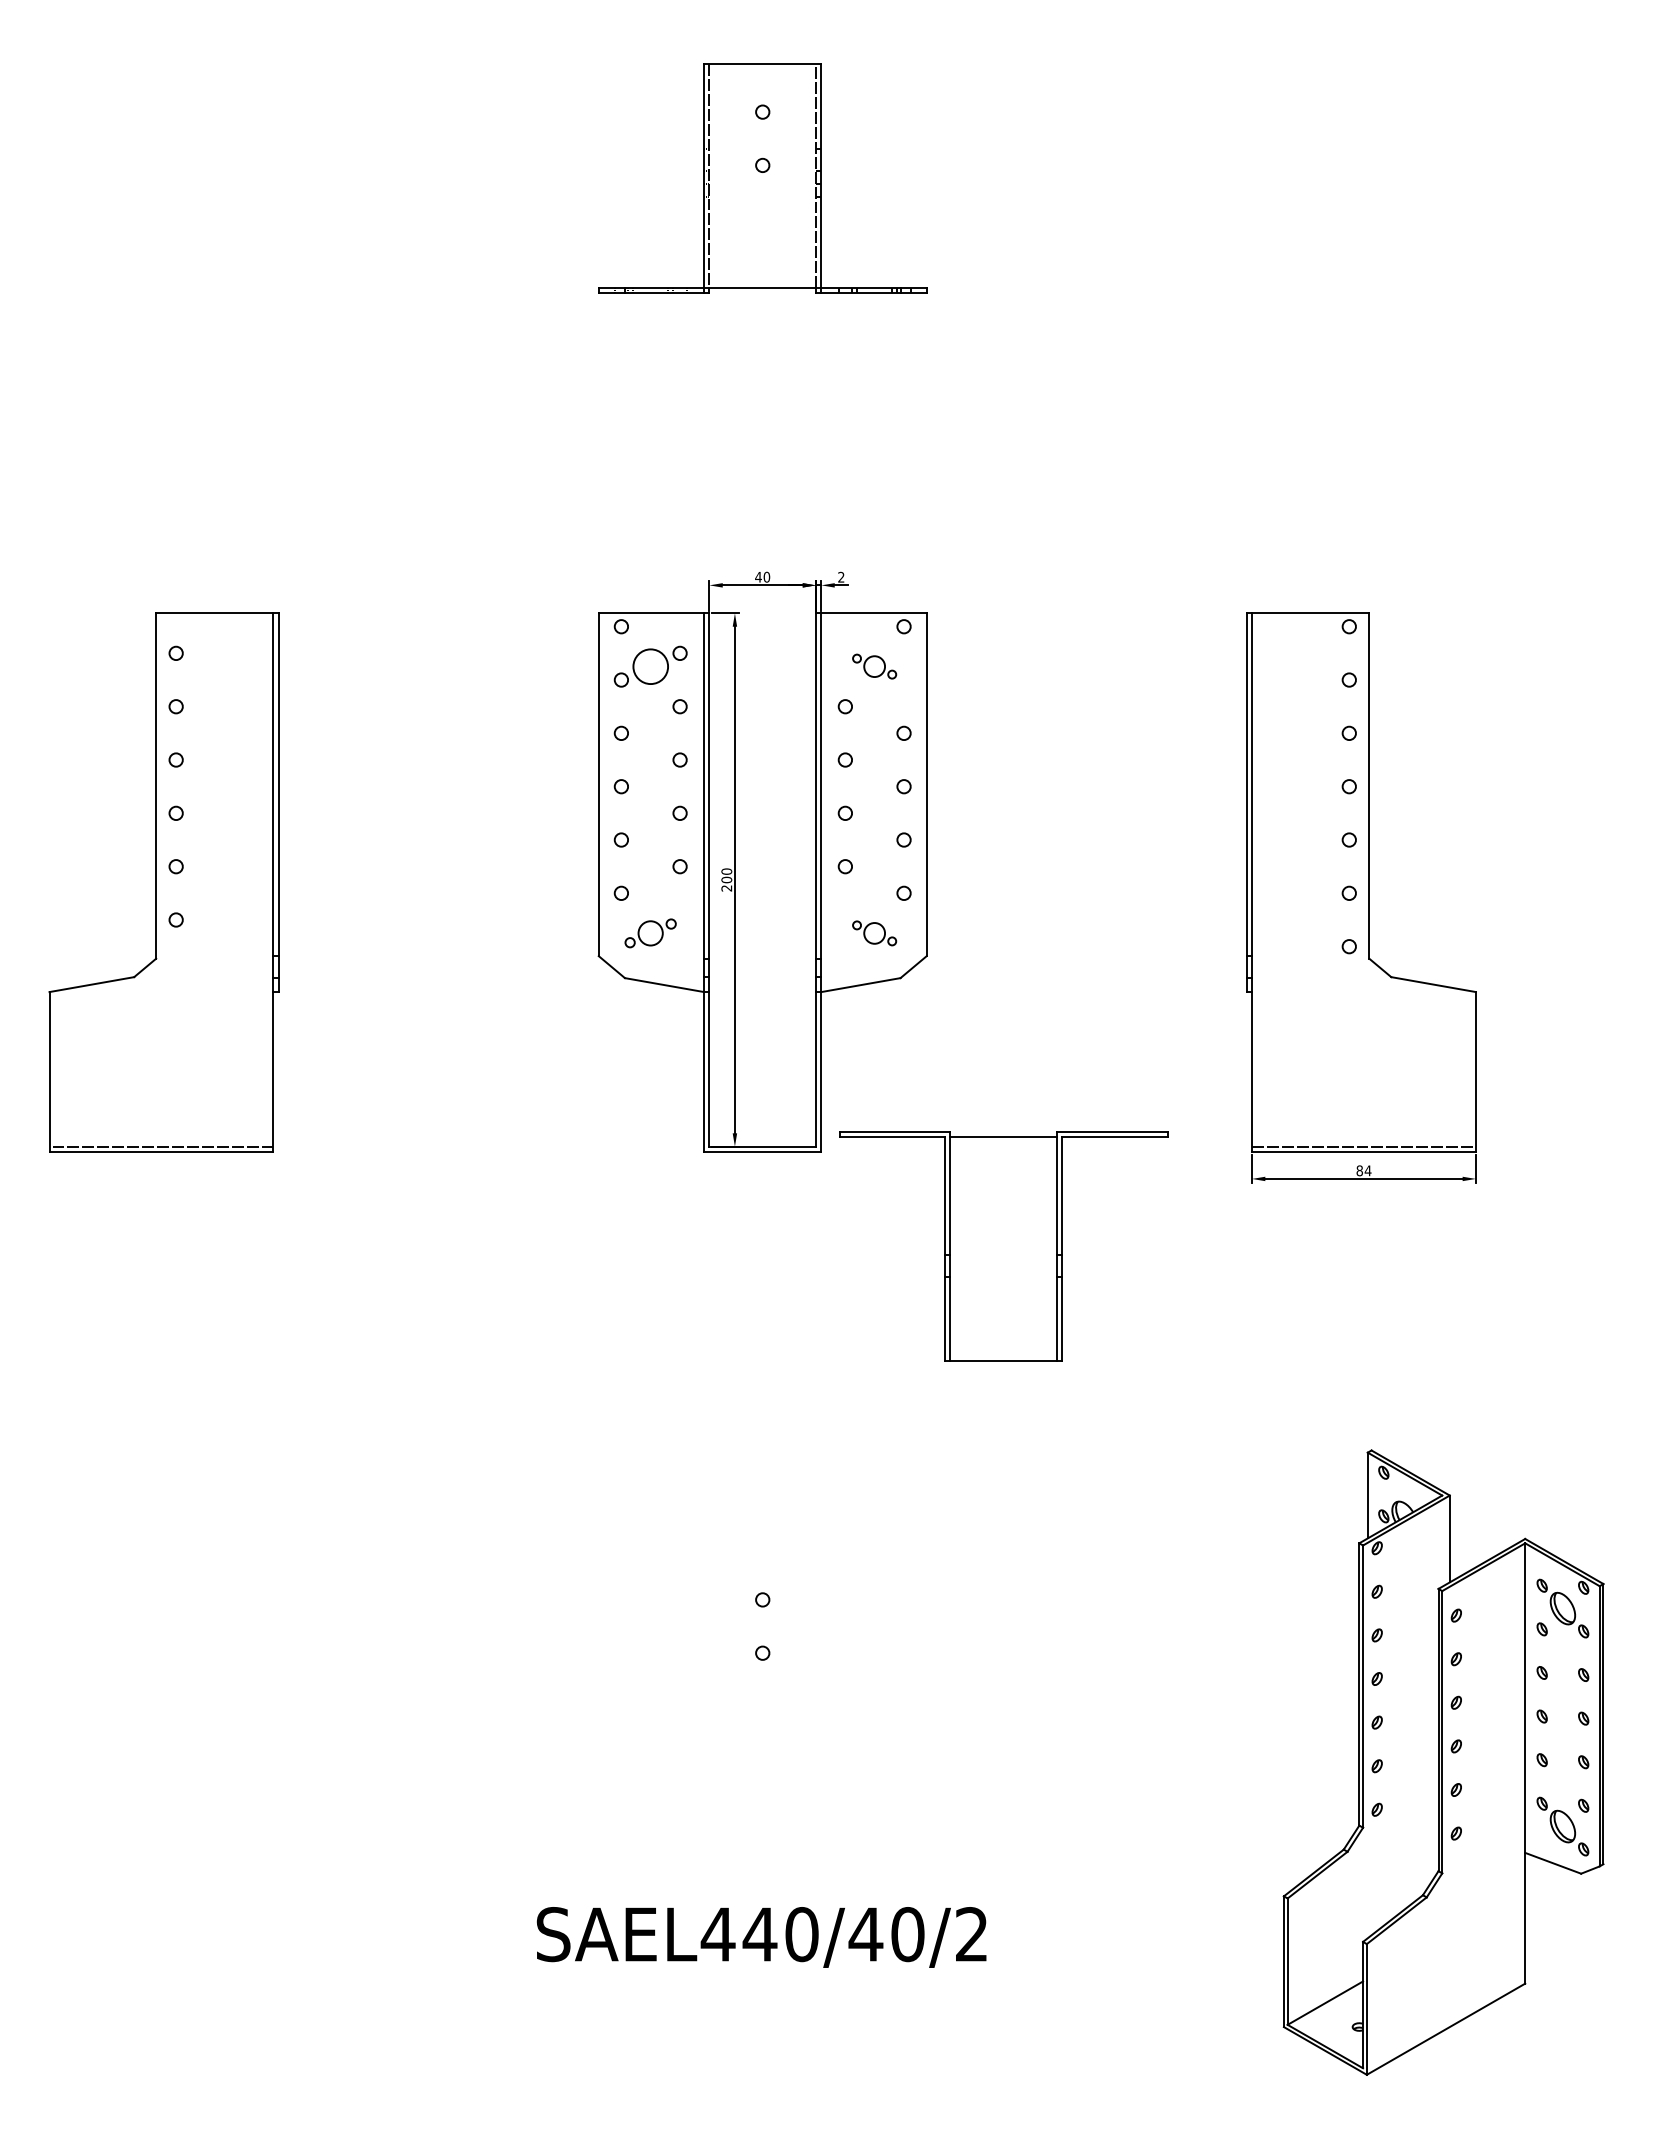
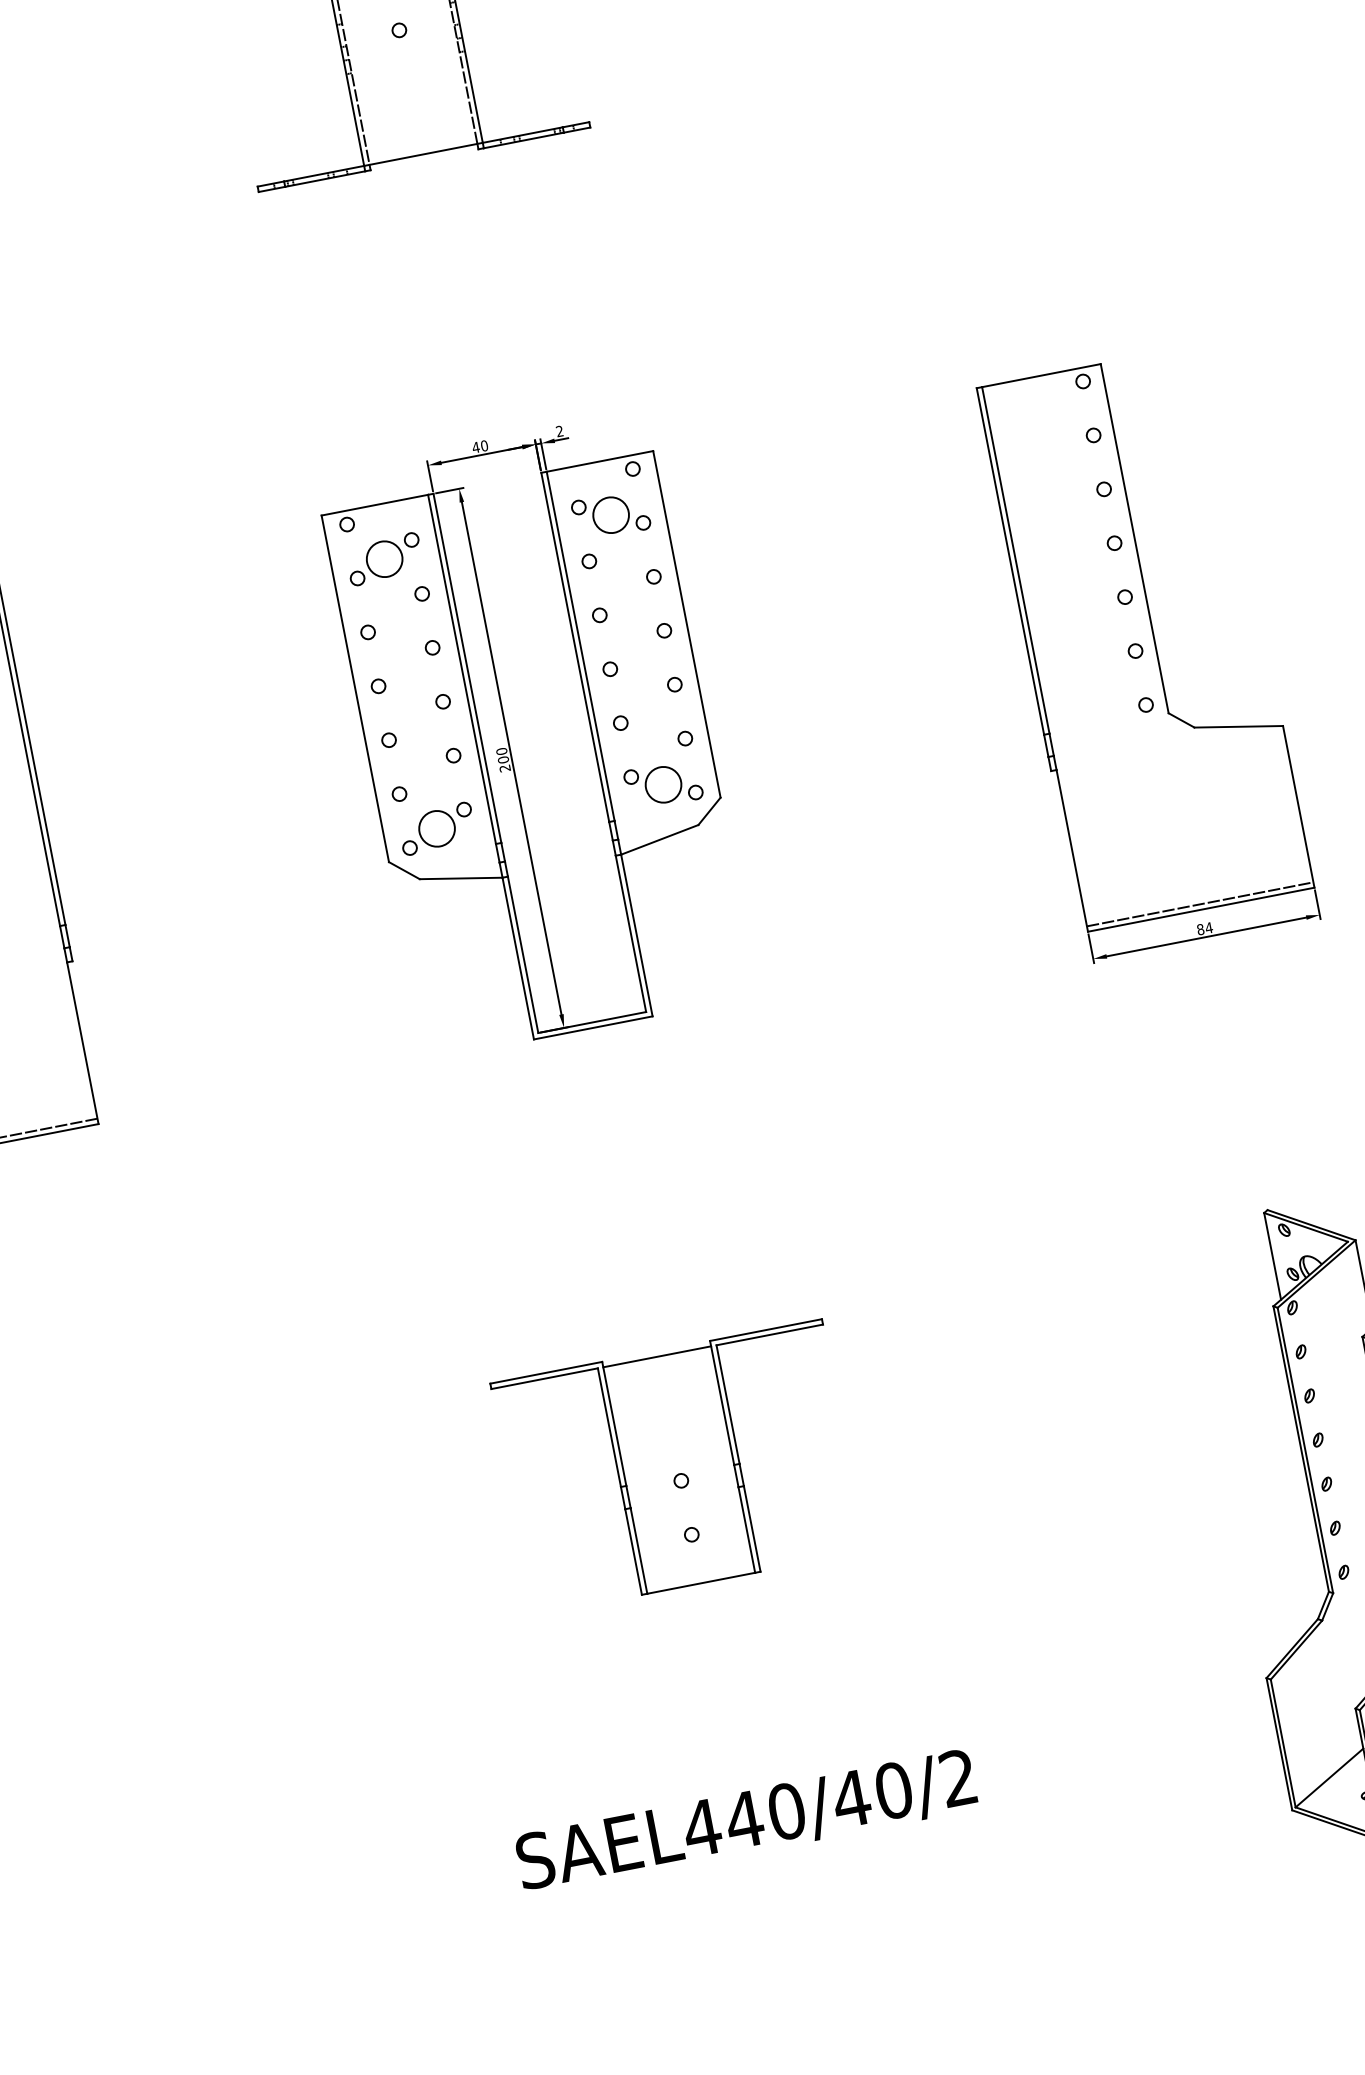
part: (874, 666) -> (610, 515), size x1.67
part: (650, 933) -> (436, 829), size x1.43
part: (874, 933) -> (663, 785), size x1.67
part: (1003, 1246) -> (678, 1467), moved

